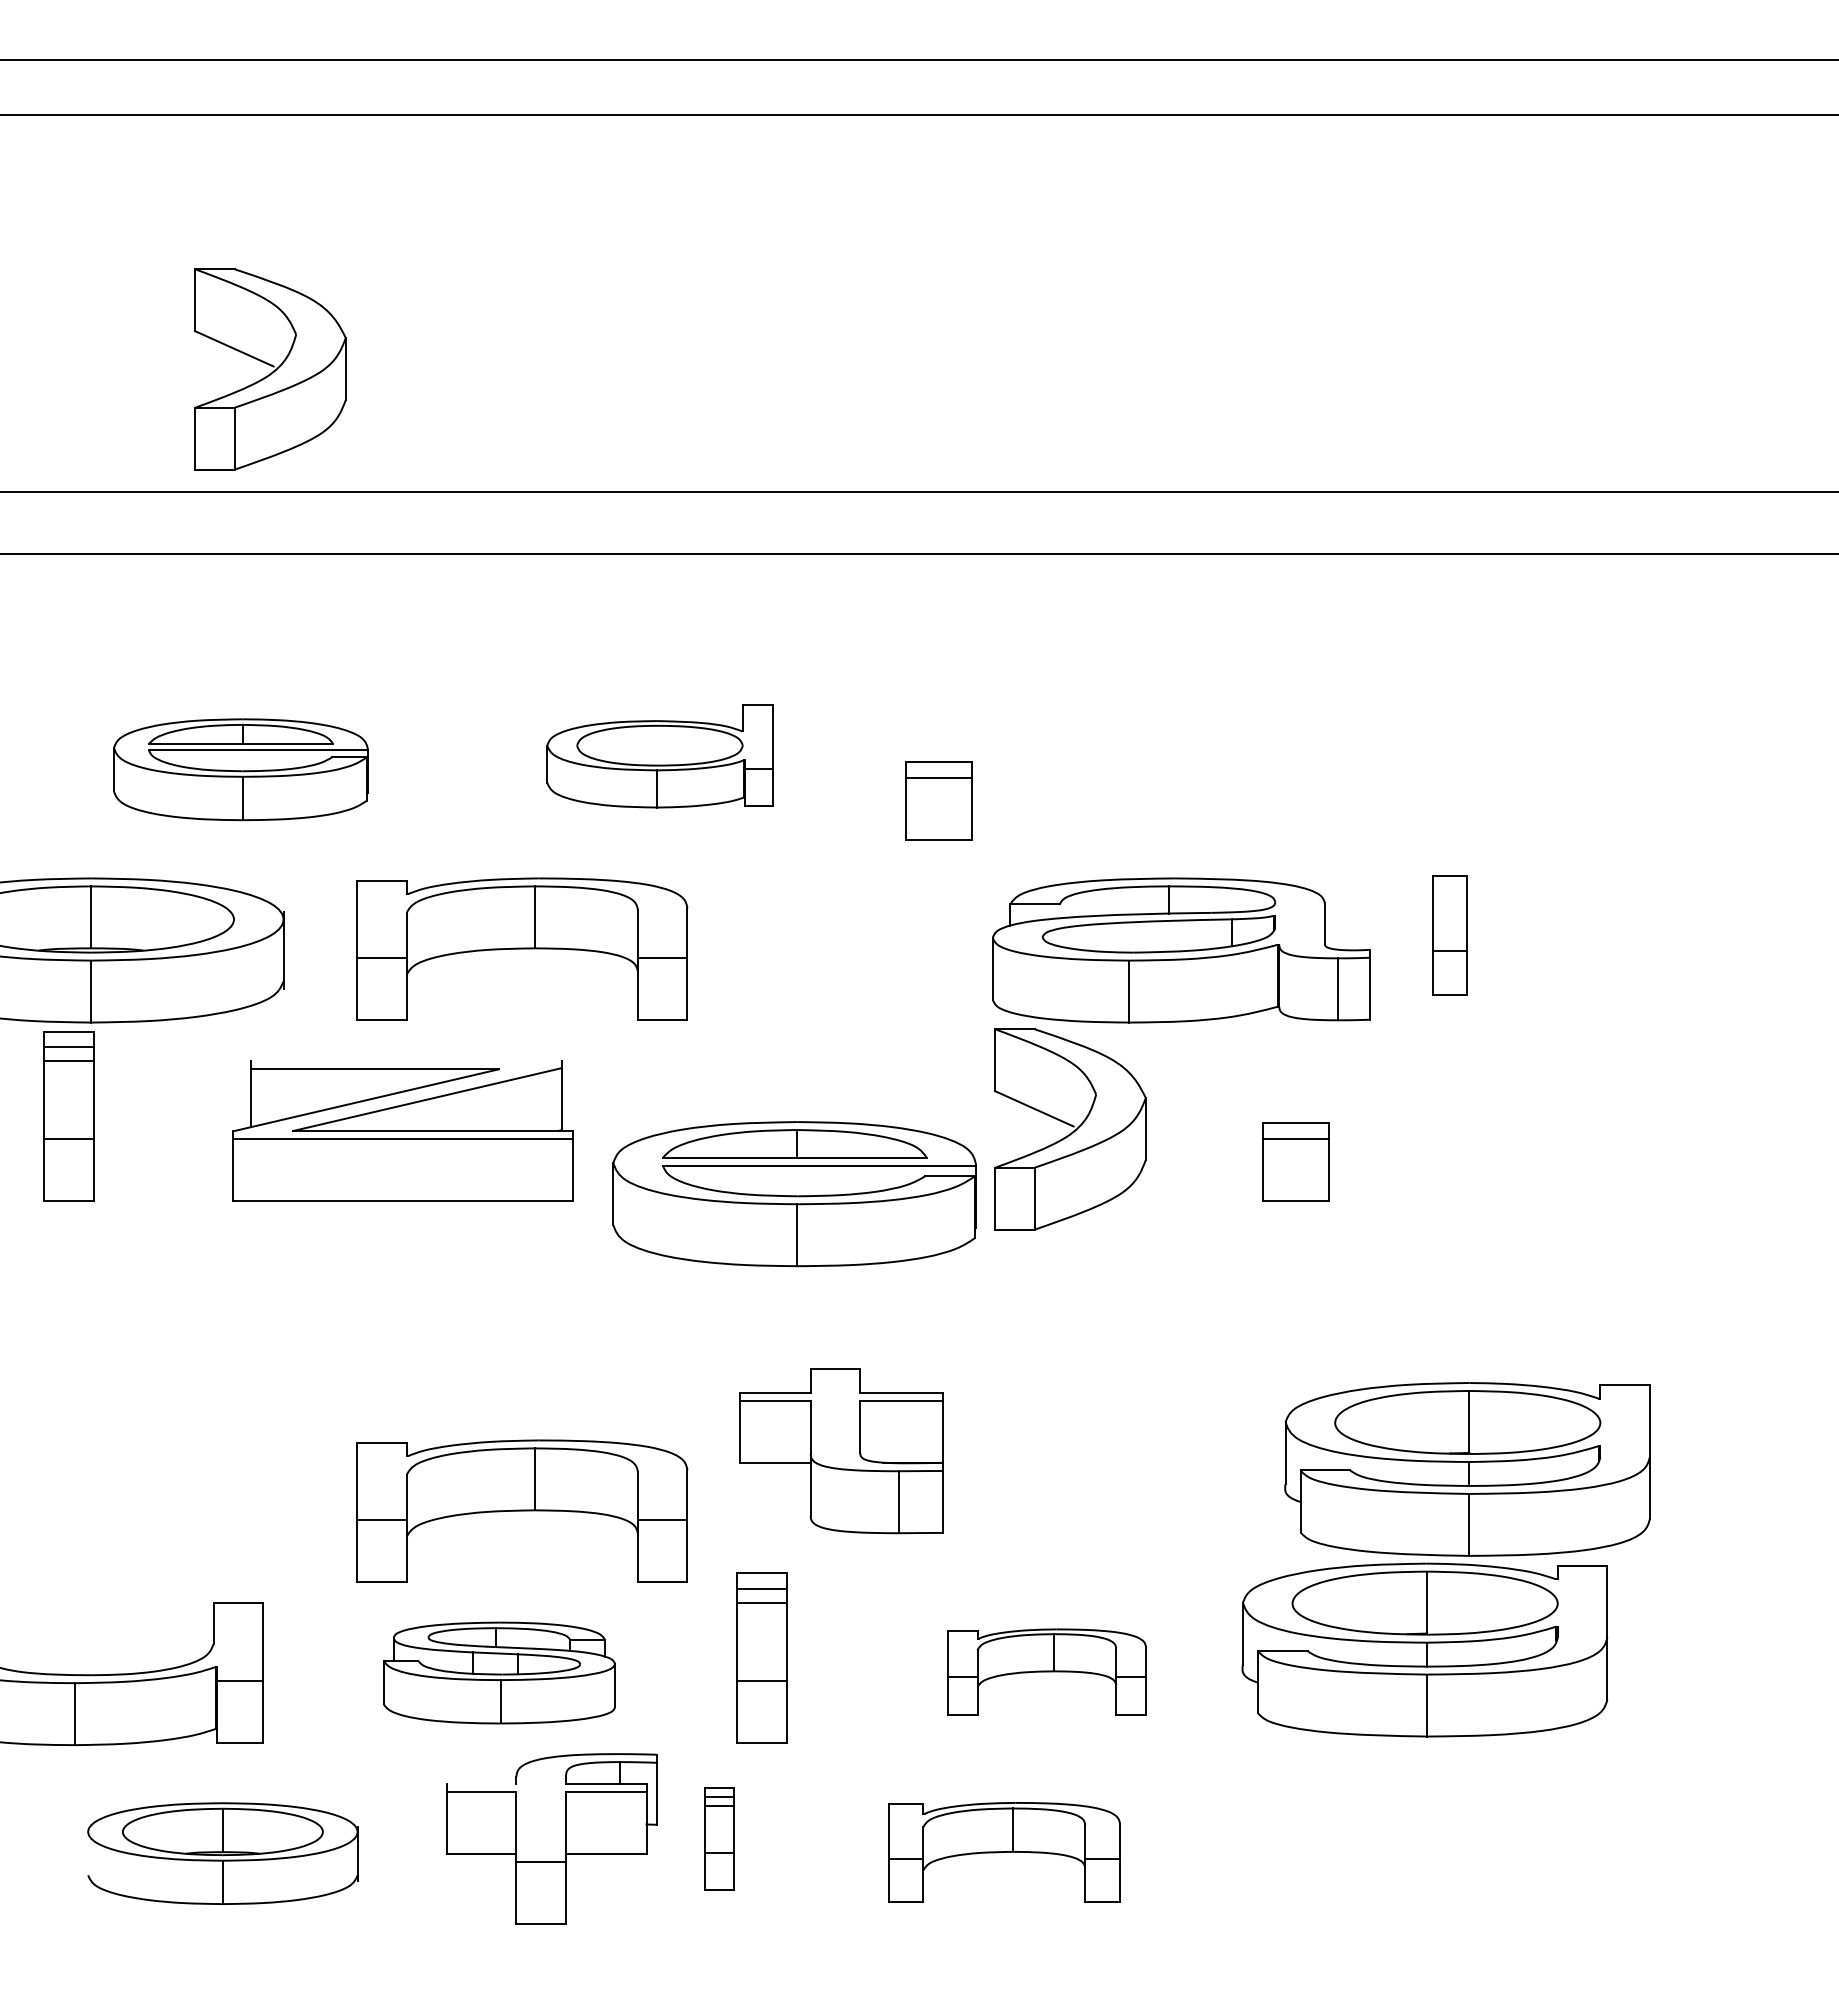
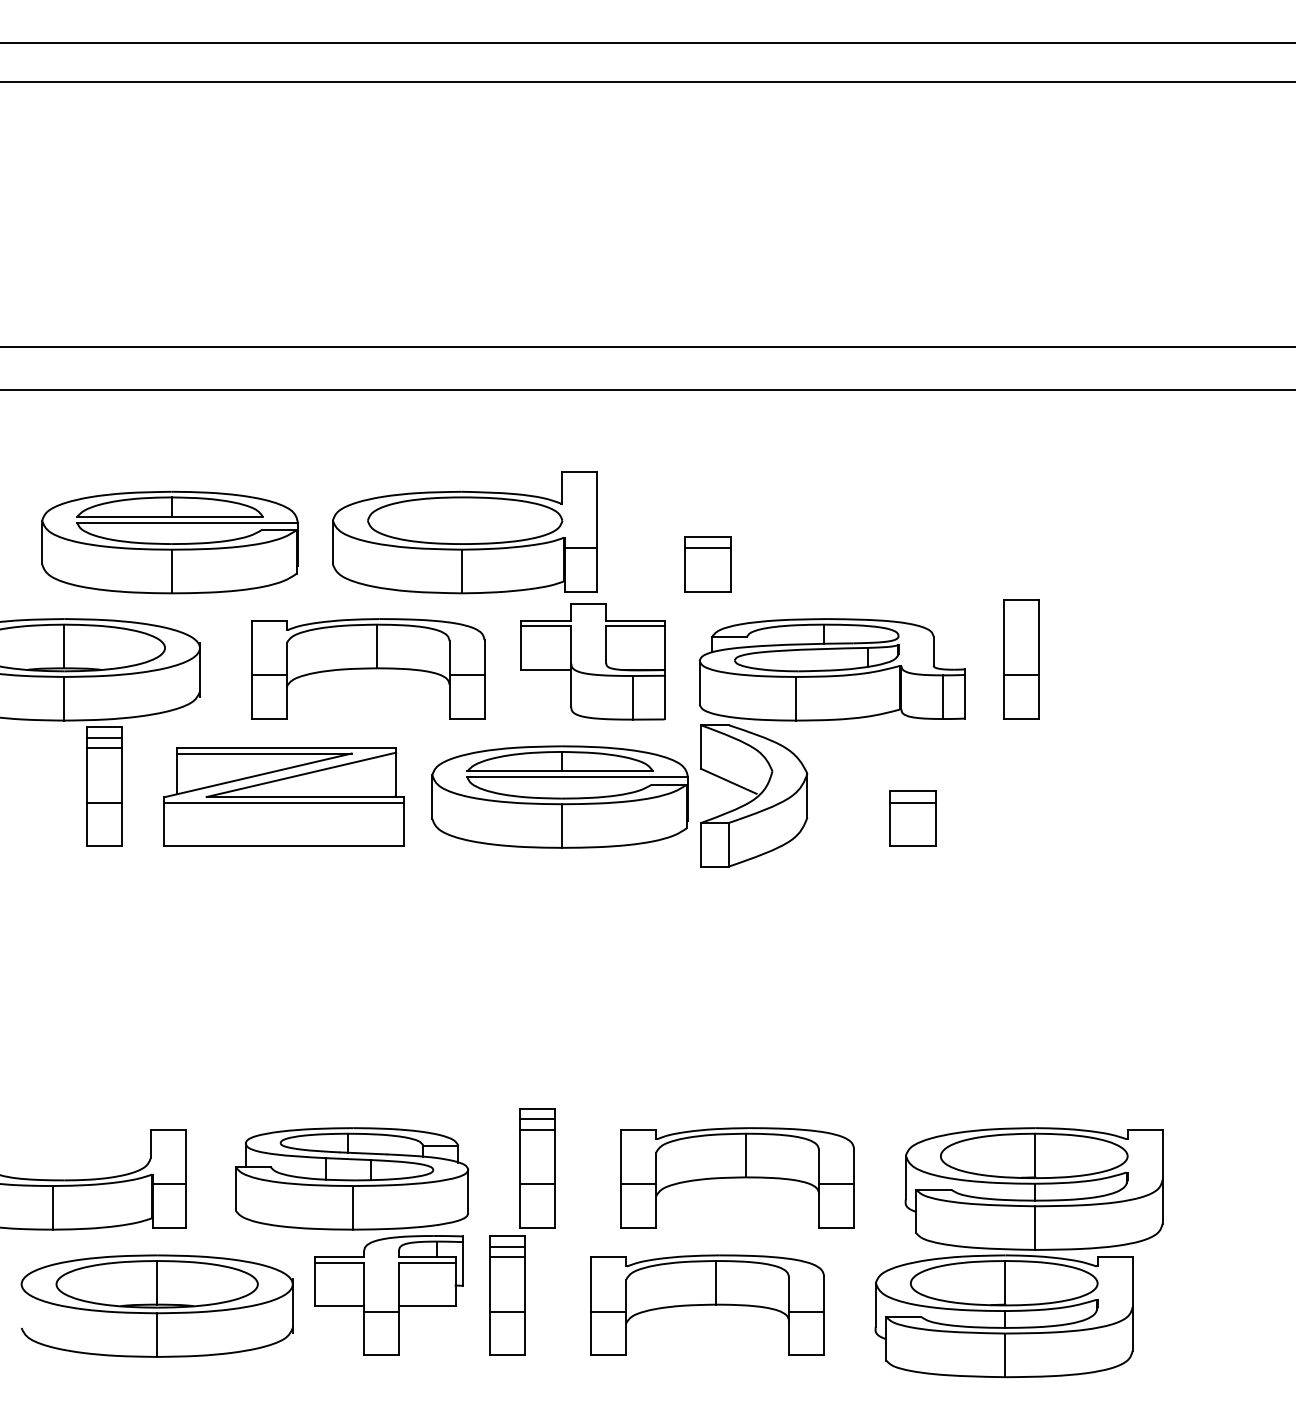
part: (270, 369) -> (190, 260), removed
part: (659, 755) -> (464, 532), size x1.67
part: (240, 769) -> (169, 542), size x1.43
part: (938, 800) -> (707, 564), moved
part: (1449, 935) -> (1021, 659), size x1.43
line: (406, 1061) -> (286, 748), added
part: (68, 1116) -> (104, 786), moved
part: (794, 1194) -> (559, 797), moved
part: (841, 1451) -> (593, 662), moved
part: (522, 1510) -> (368, 1064), removed
part: (1445, 1559) -> (1018, 1252), moved
part: (1046, 1671) -> (737, 1177), size x1.67
part: (499, 1672) -> (352, 1178), size x1.43
line: (481, 1783) -> (339, 1256), added
part: (719, 1838) -> (507, 1295), size x1.67
part: (1004, 1852) -> (707, 1305), size x1.43
part: (222, 1853) -> (156, 1306), size x1.43

